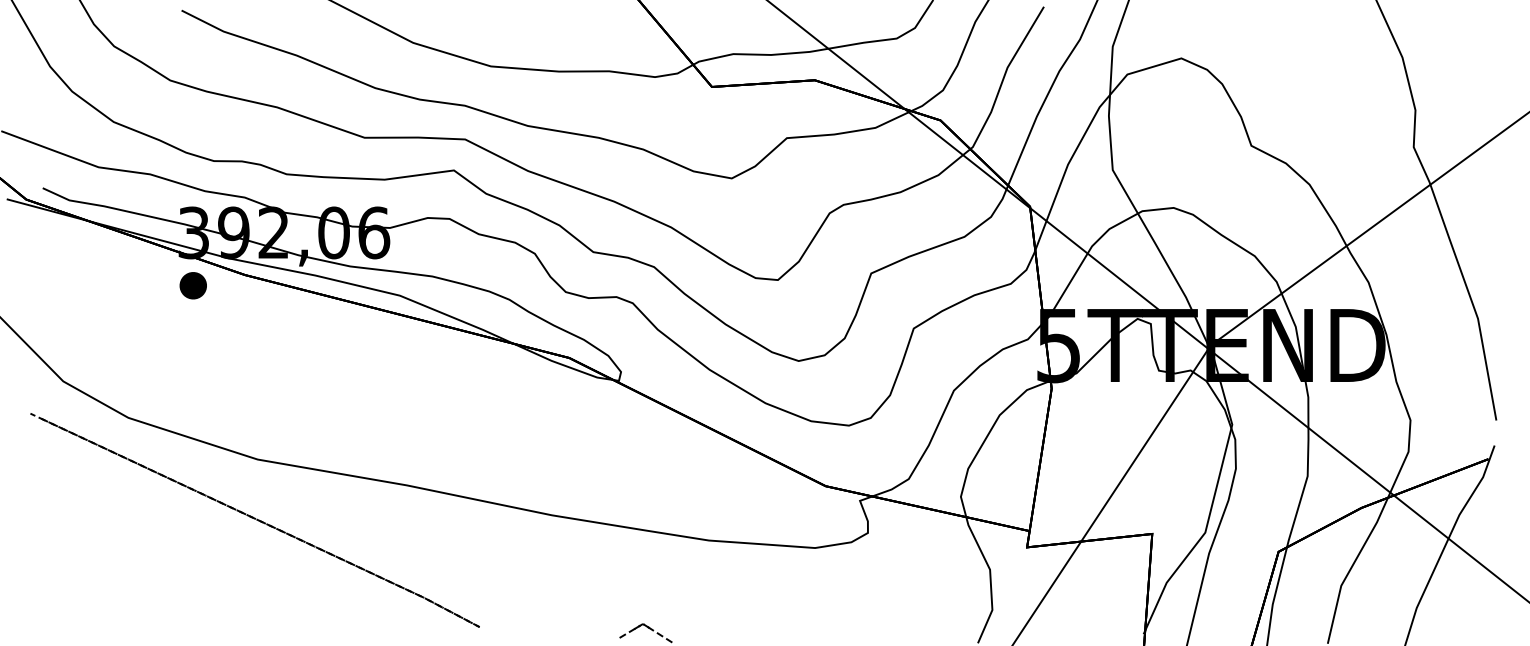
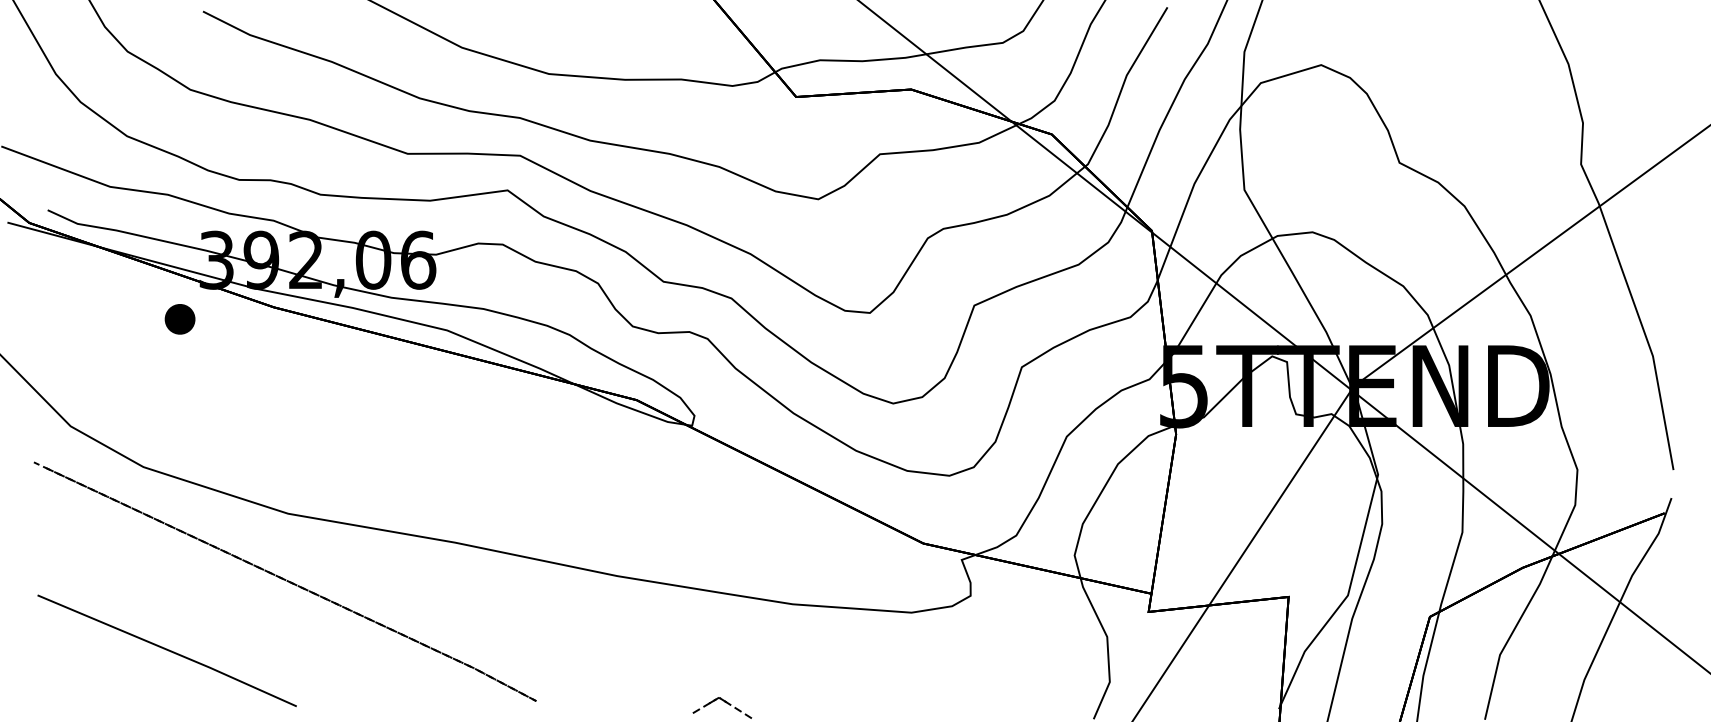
part: (192, 285) -> (179, 319), moved
line: (148, 581) -> (166, 650), added

